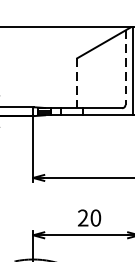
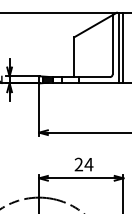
line: (125, 67) -> (112, 44), dashed -> solid
line: (77, 83) -> (74, 57), dashed -> solid
text: (95, 217) -> (88, 164), 20 -> 24

